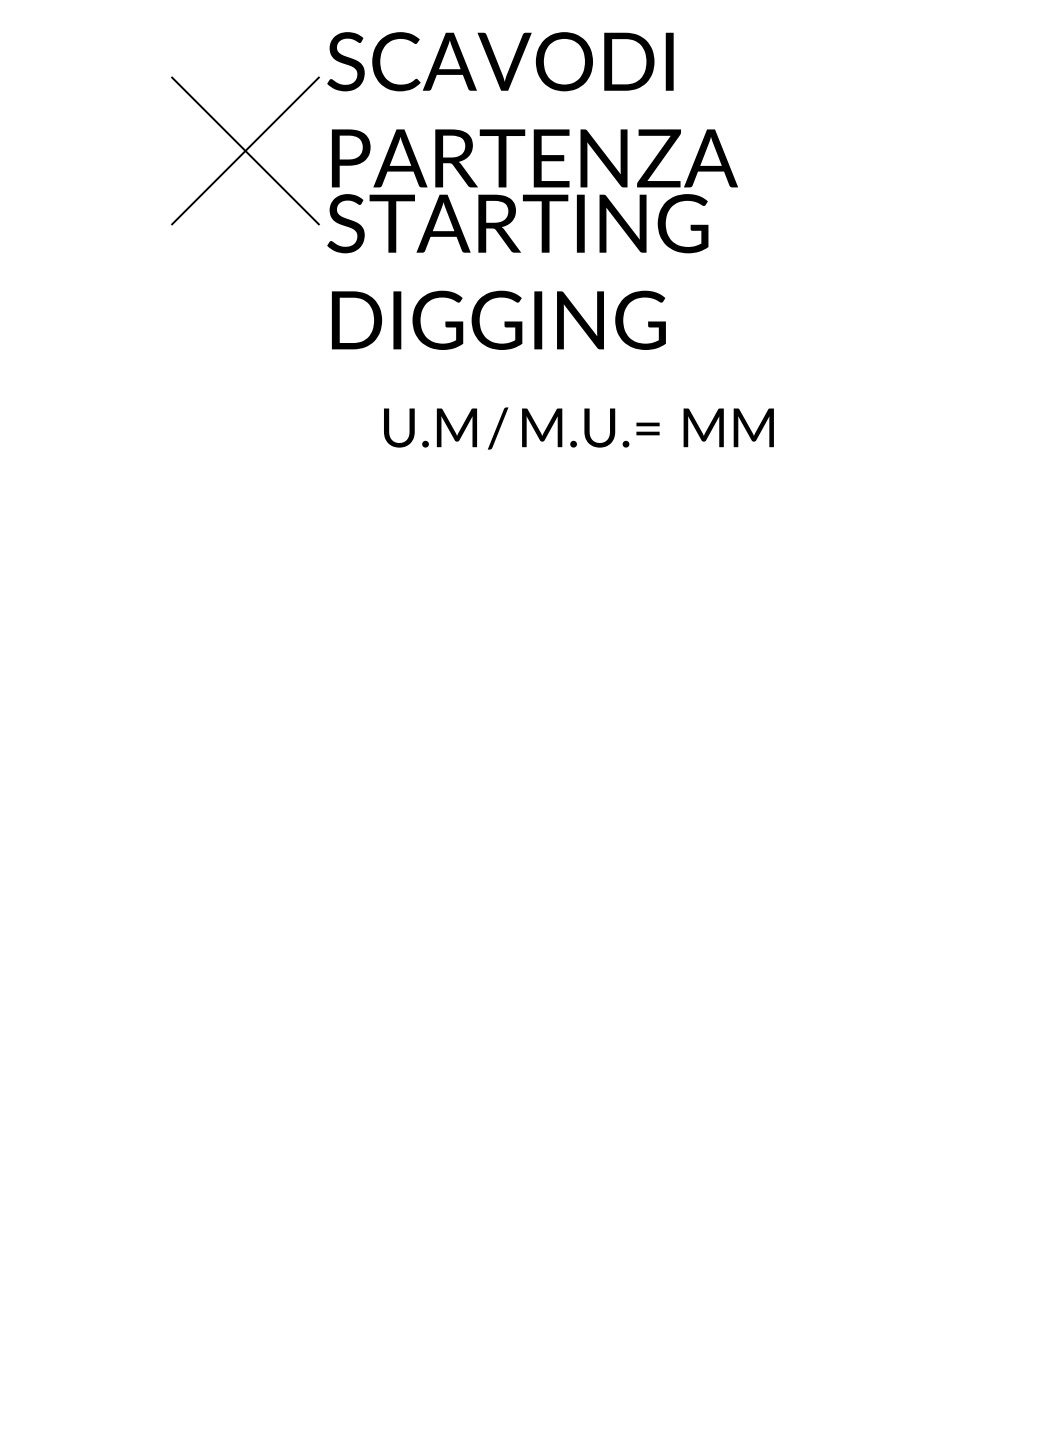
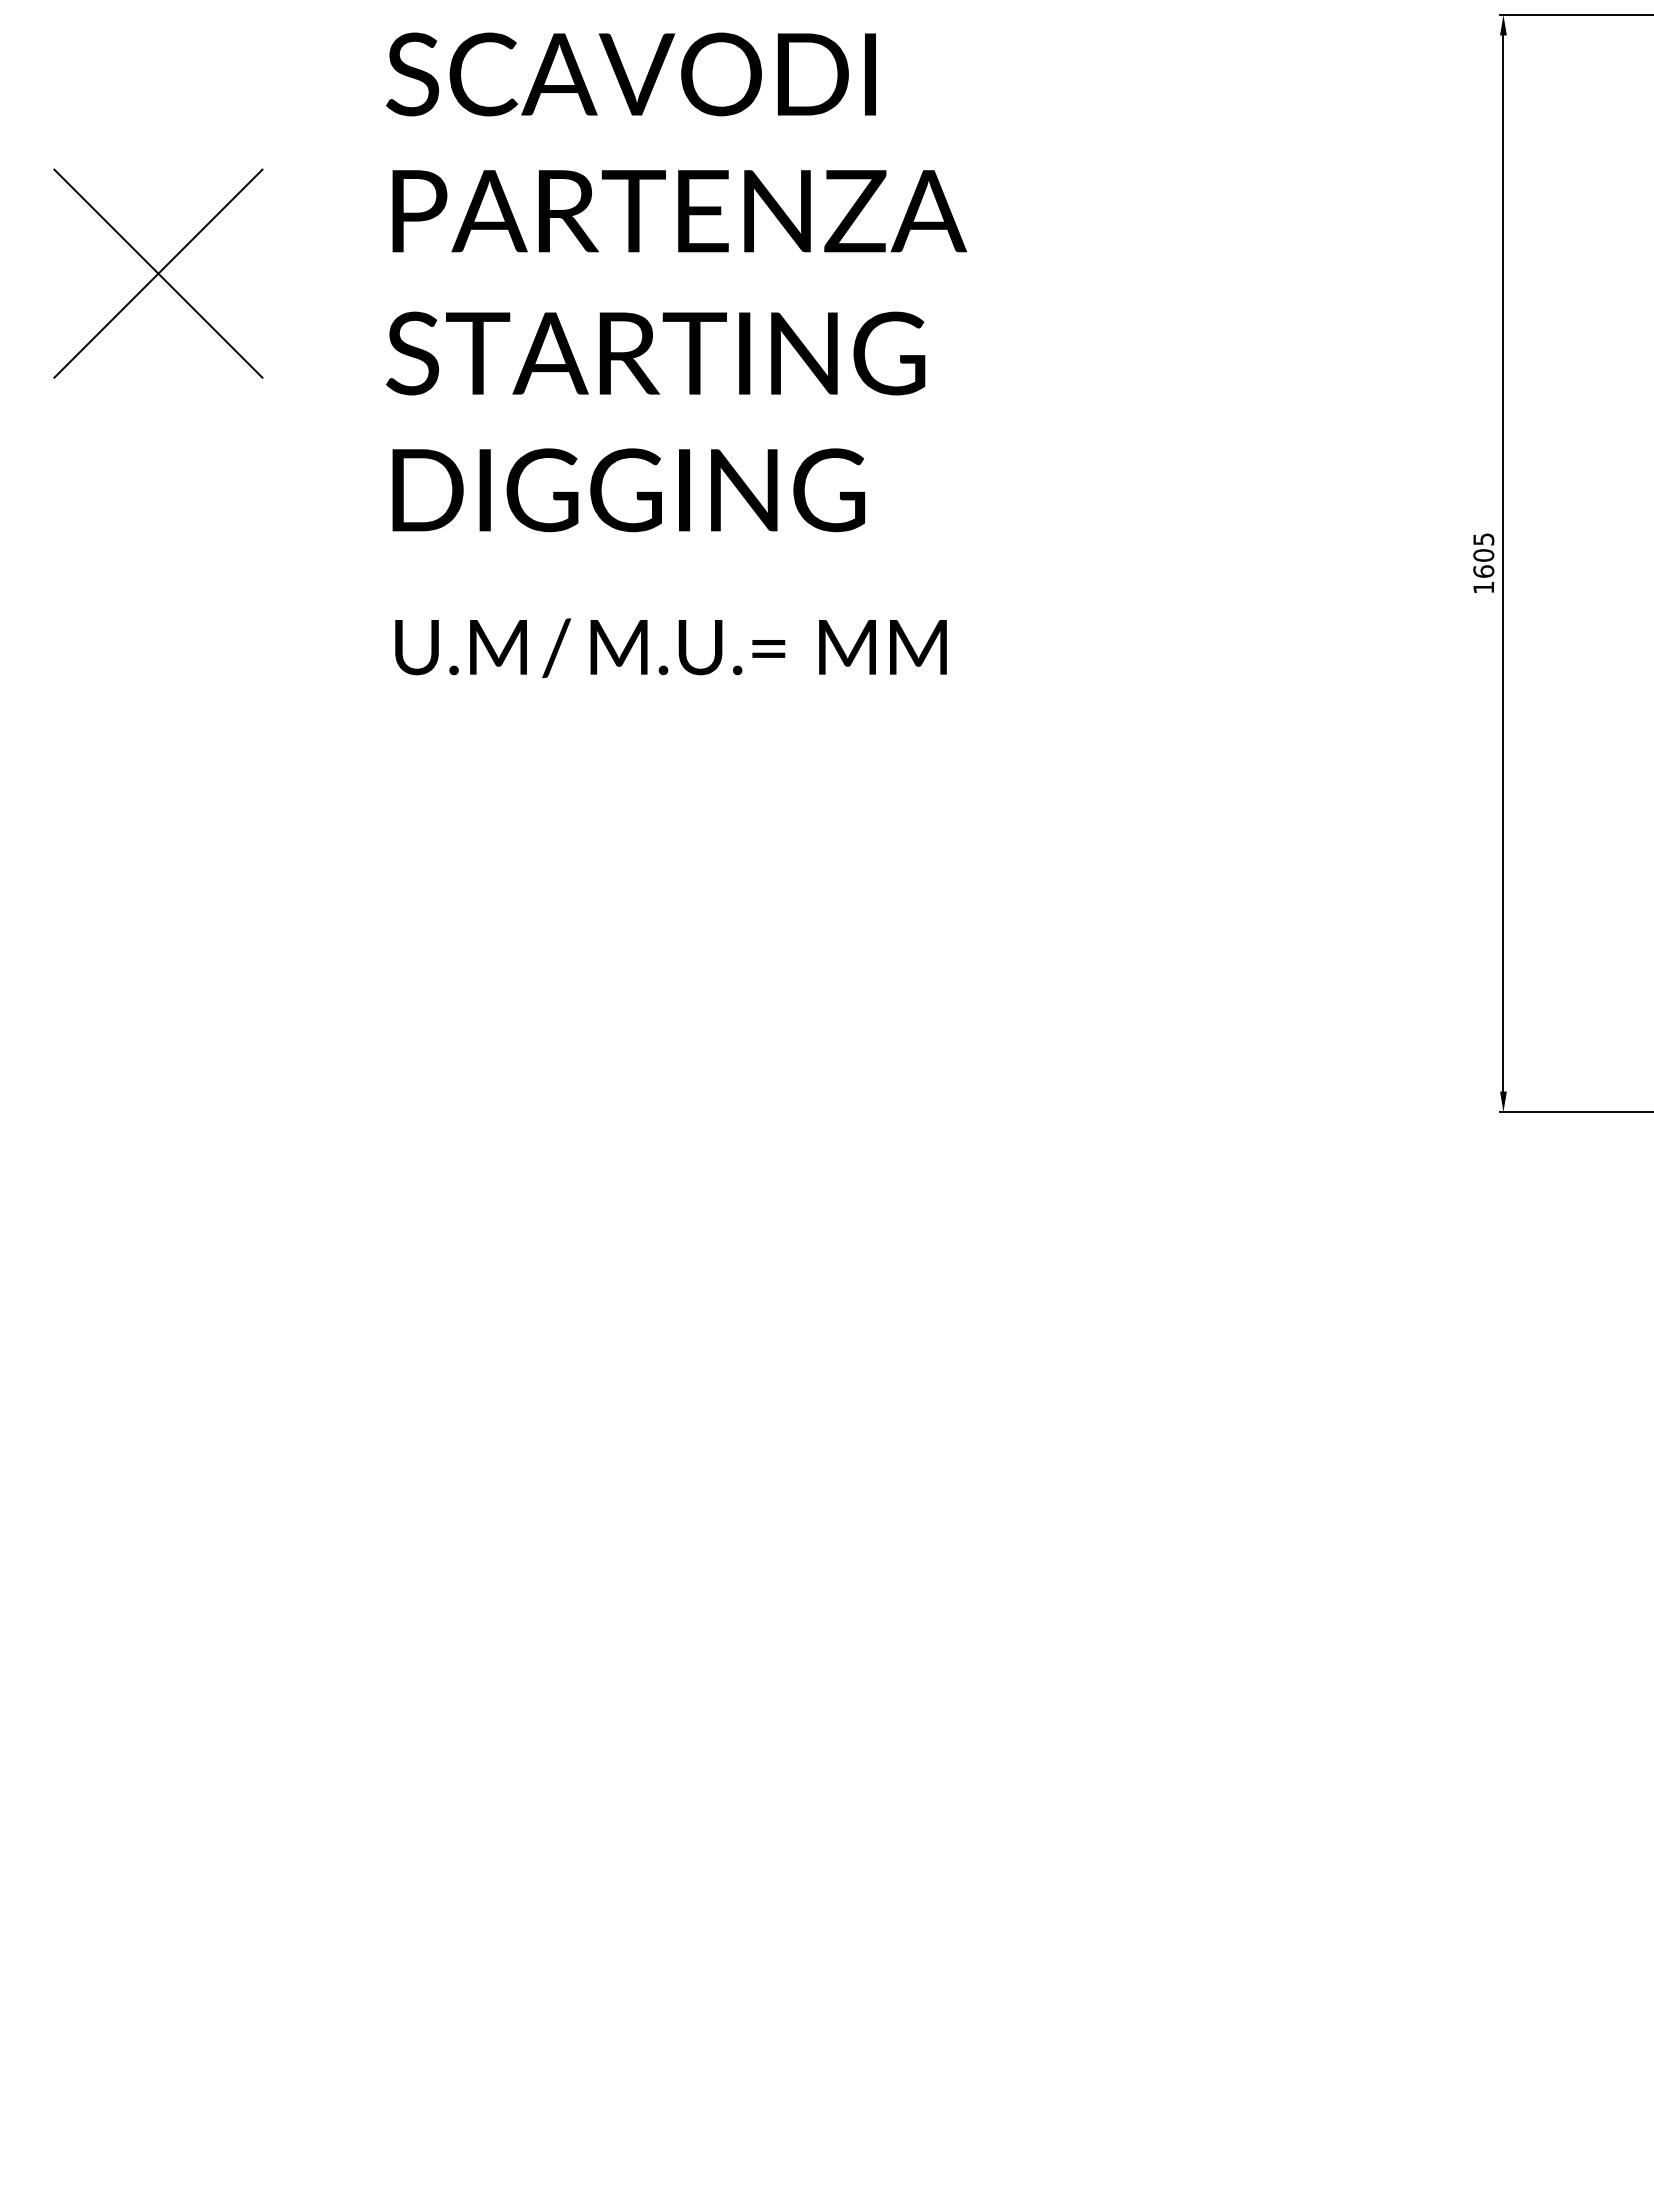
part: (245, 150) -> (158, 273), moved
text: (517, 271) -> (655, 421), moved
text: (578, 427) -> (670, 647), moved

